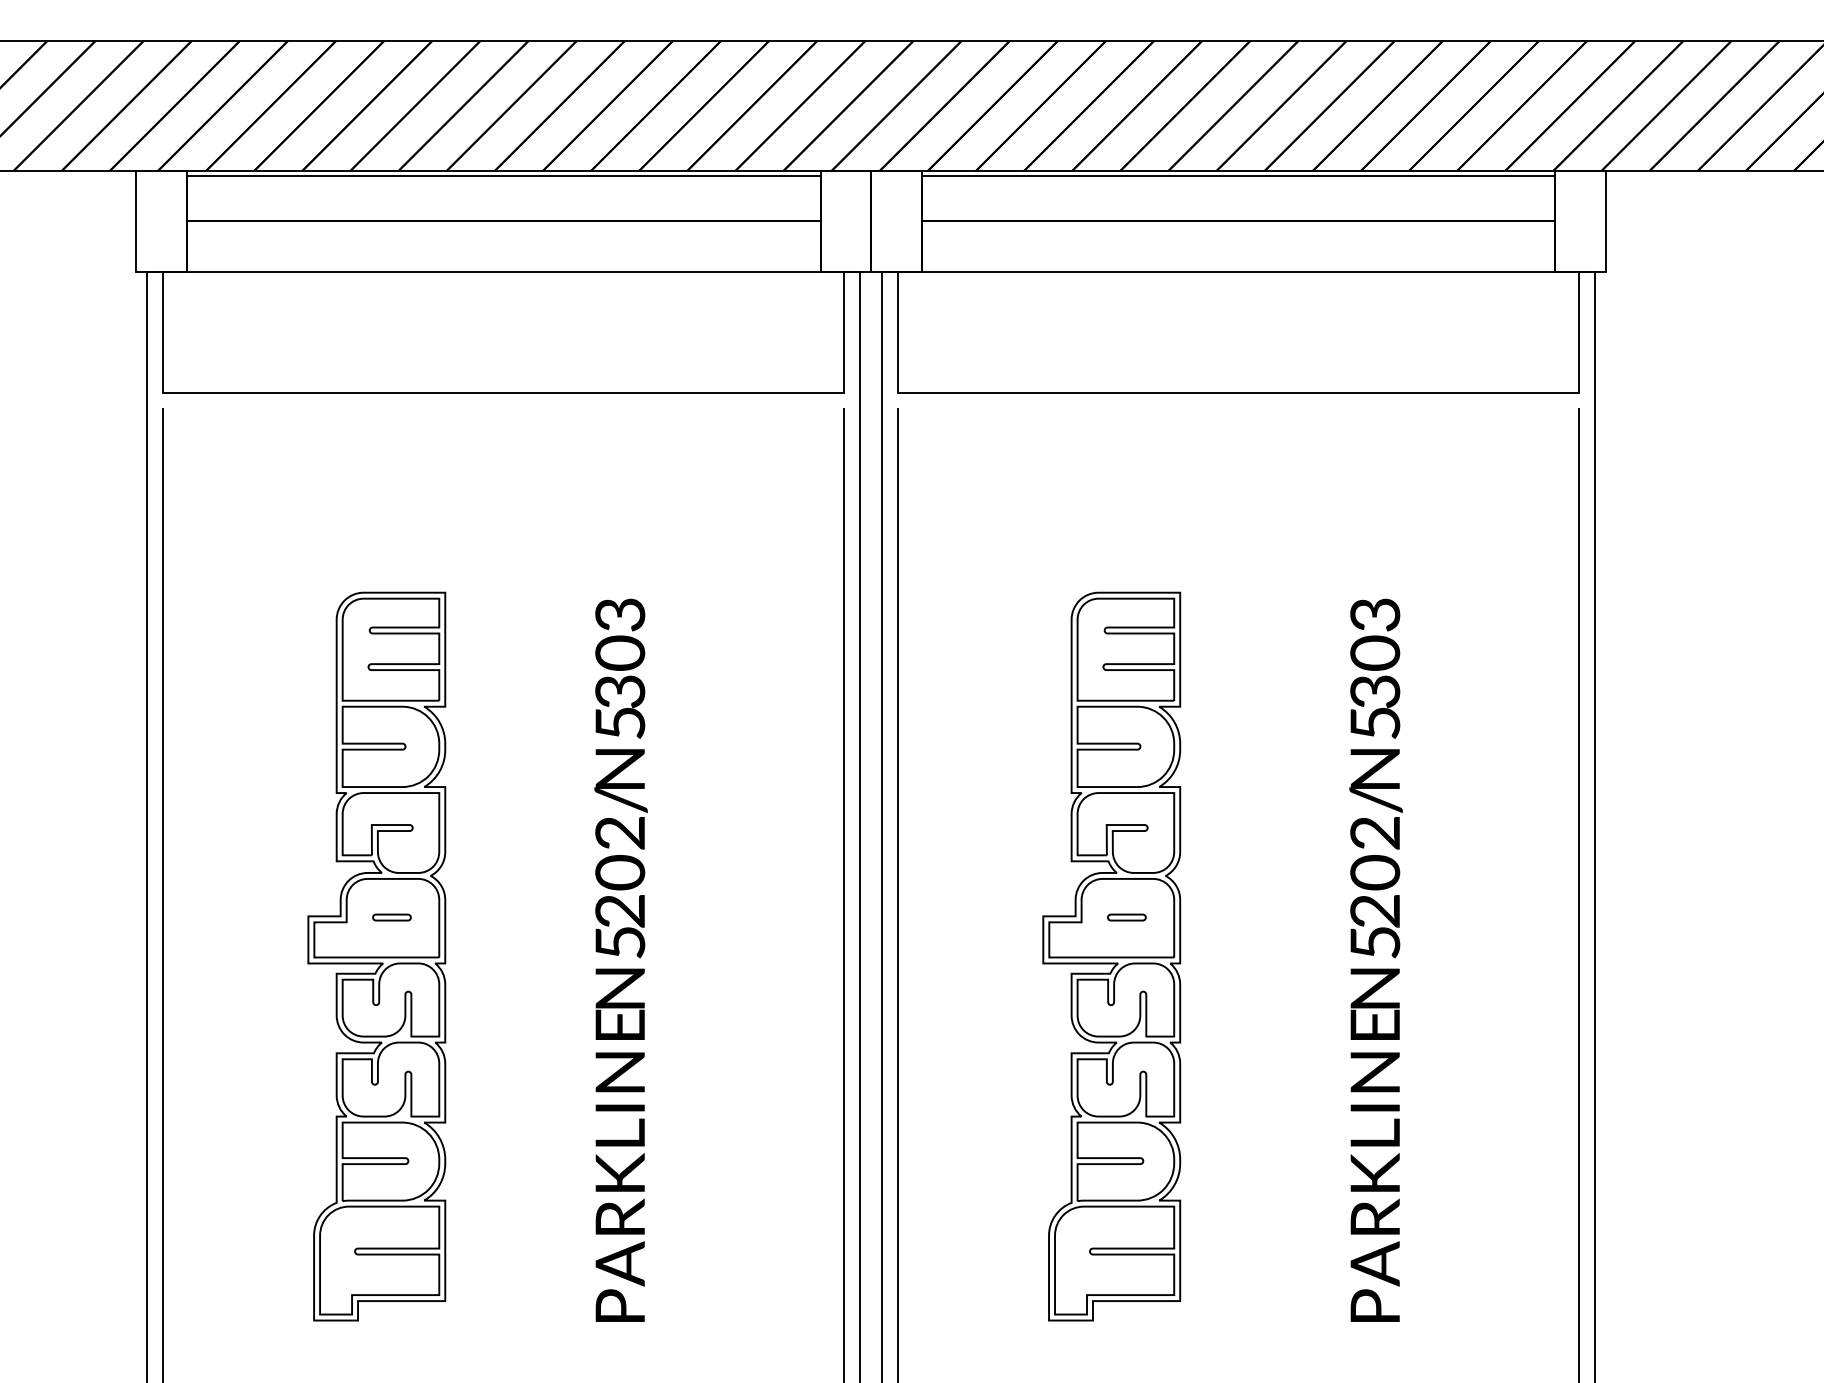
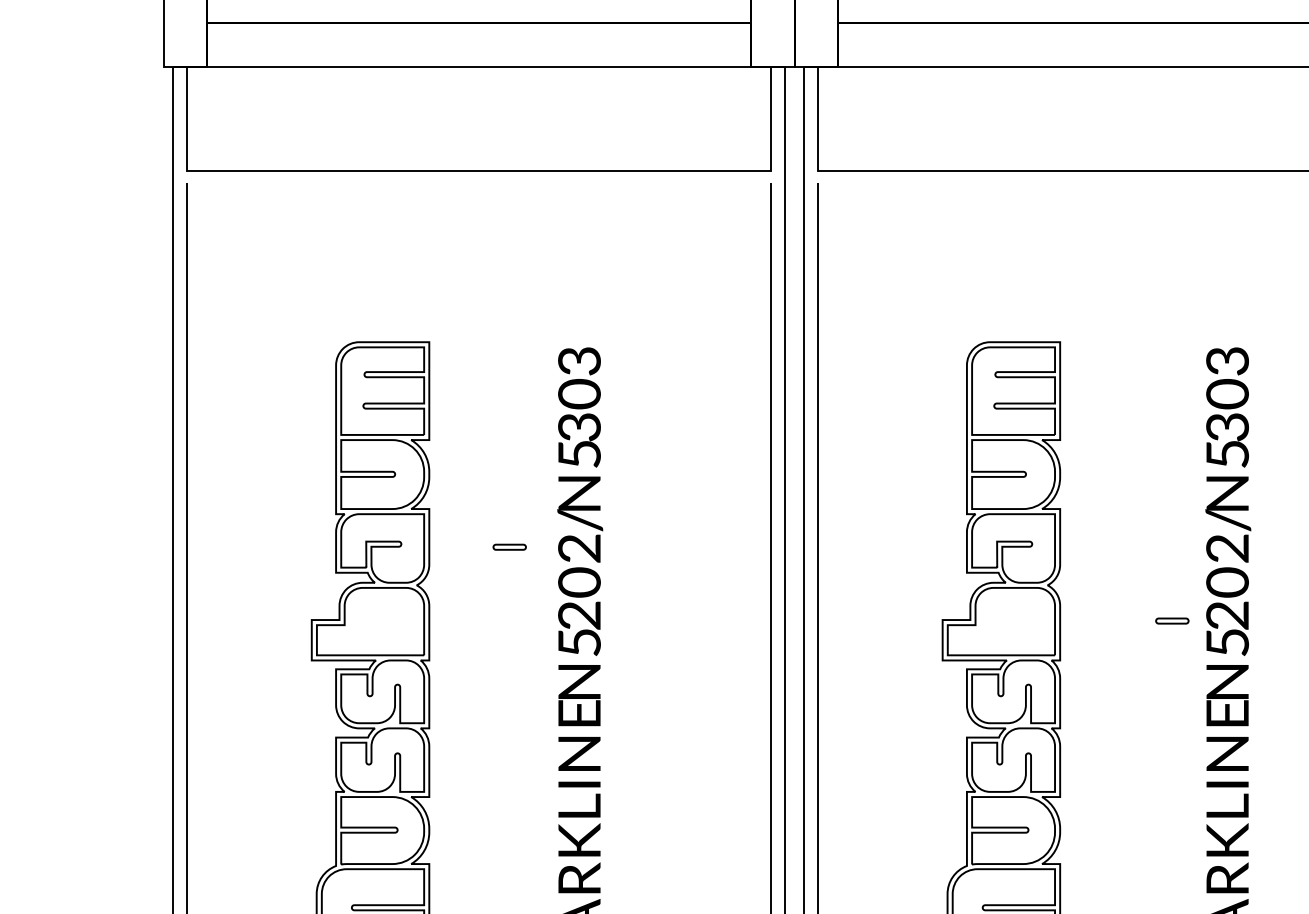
part: (391, 917) -> (509, 547), moved
part: (1126, 917) -> (1172, 621), moved

